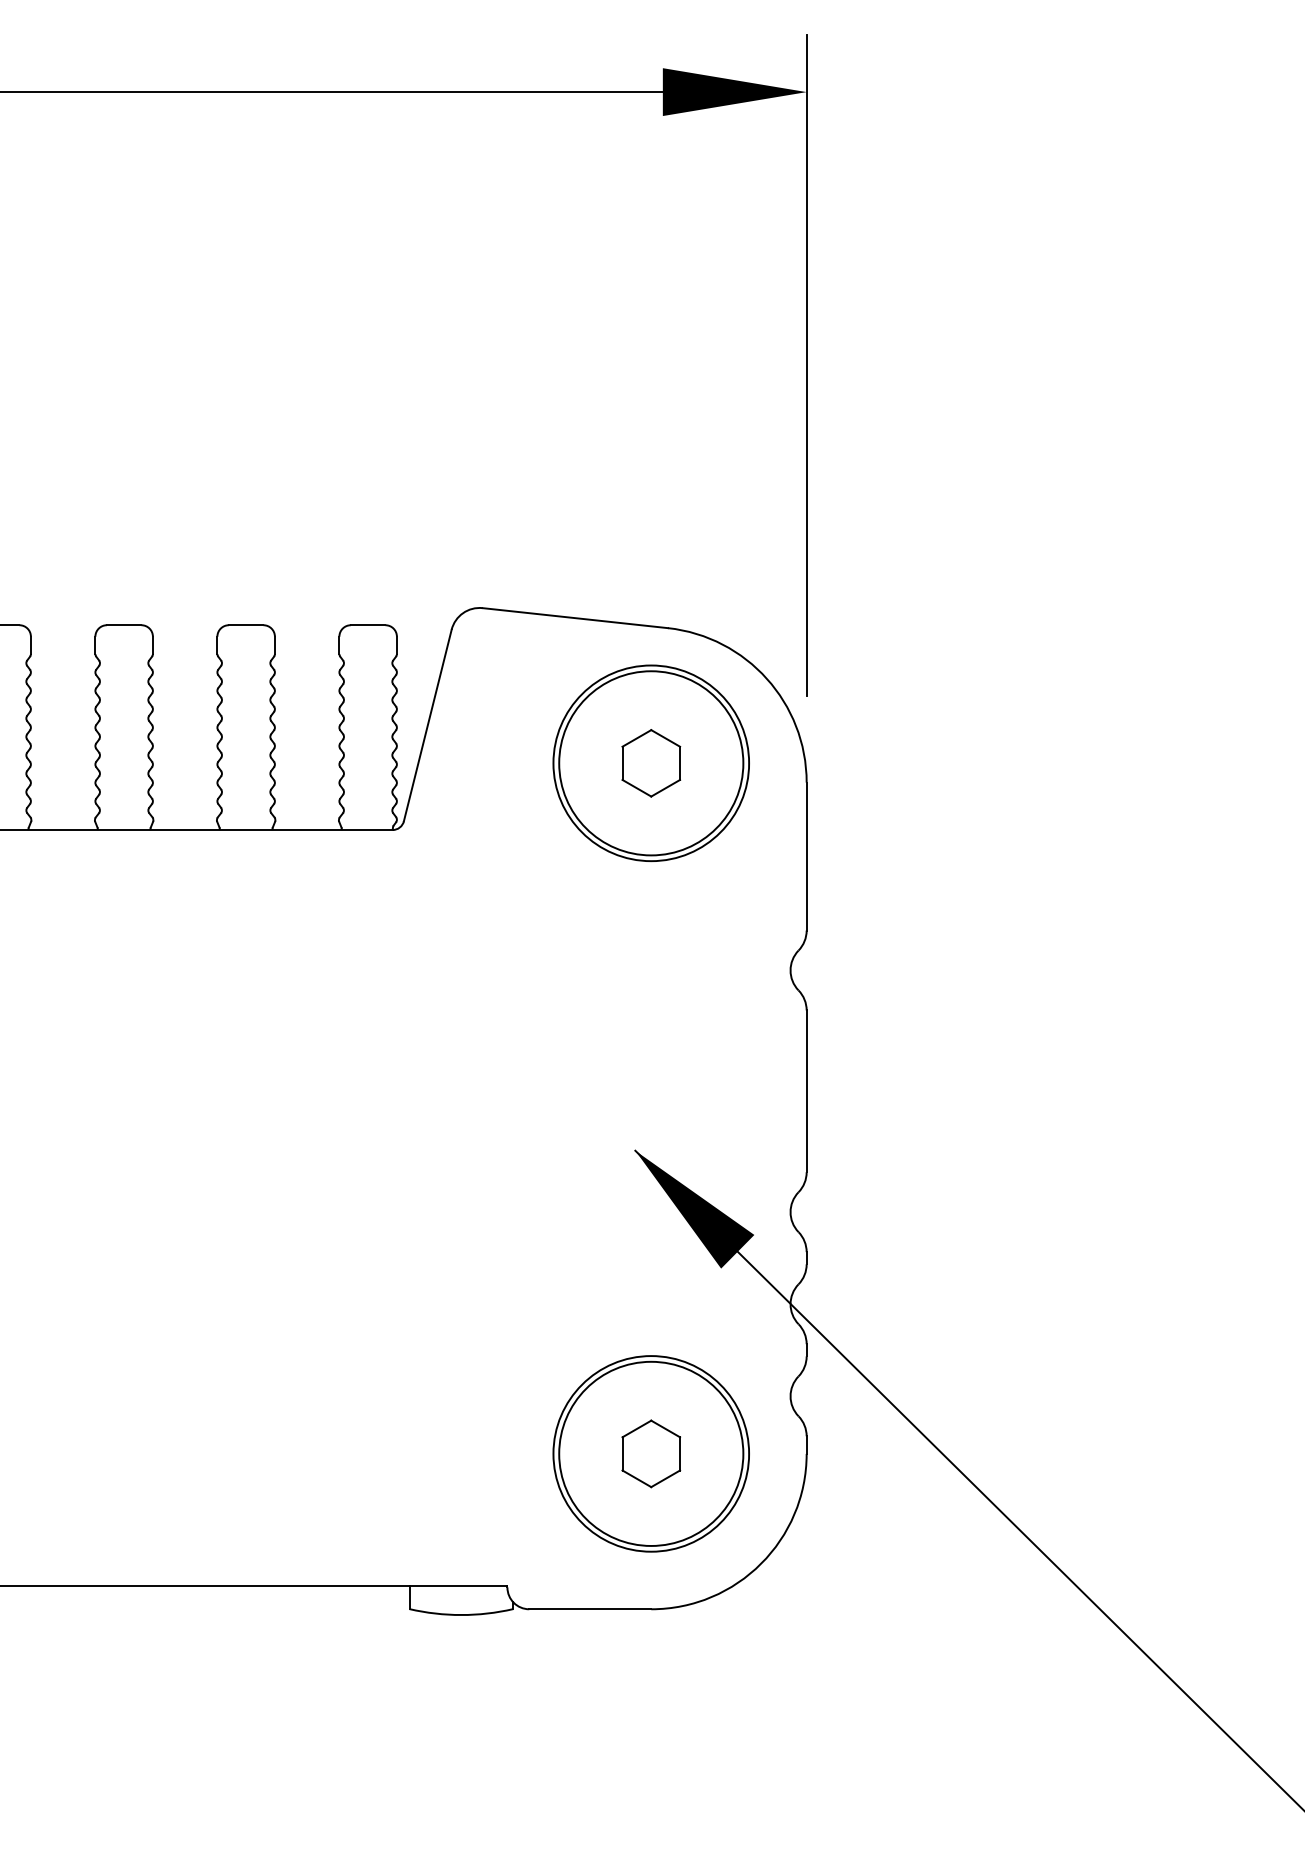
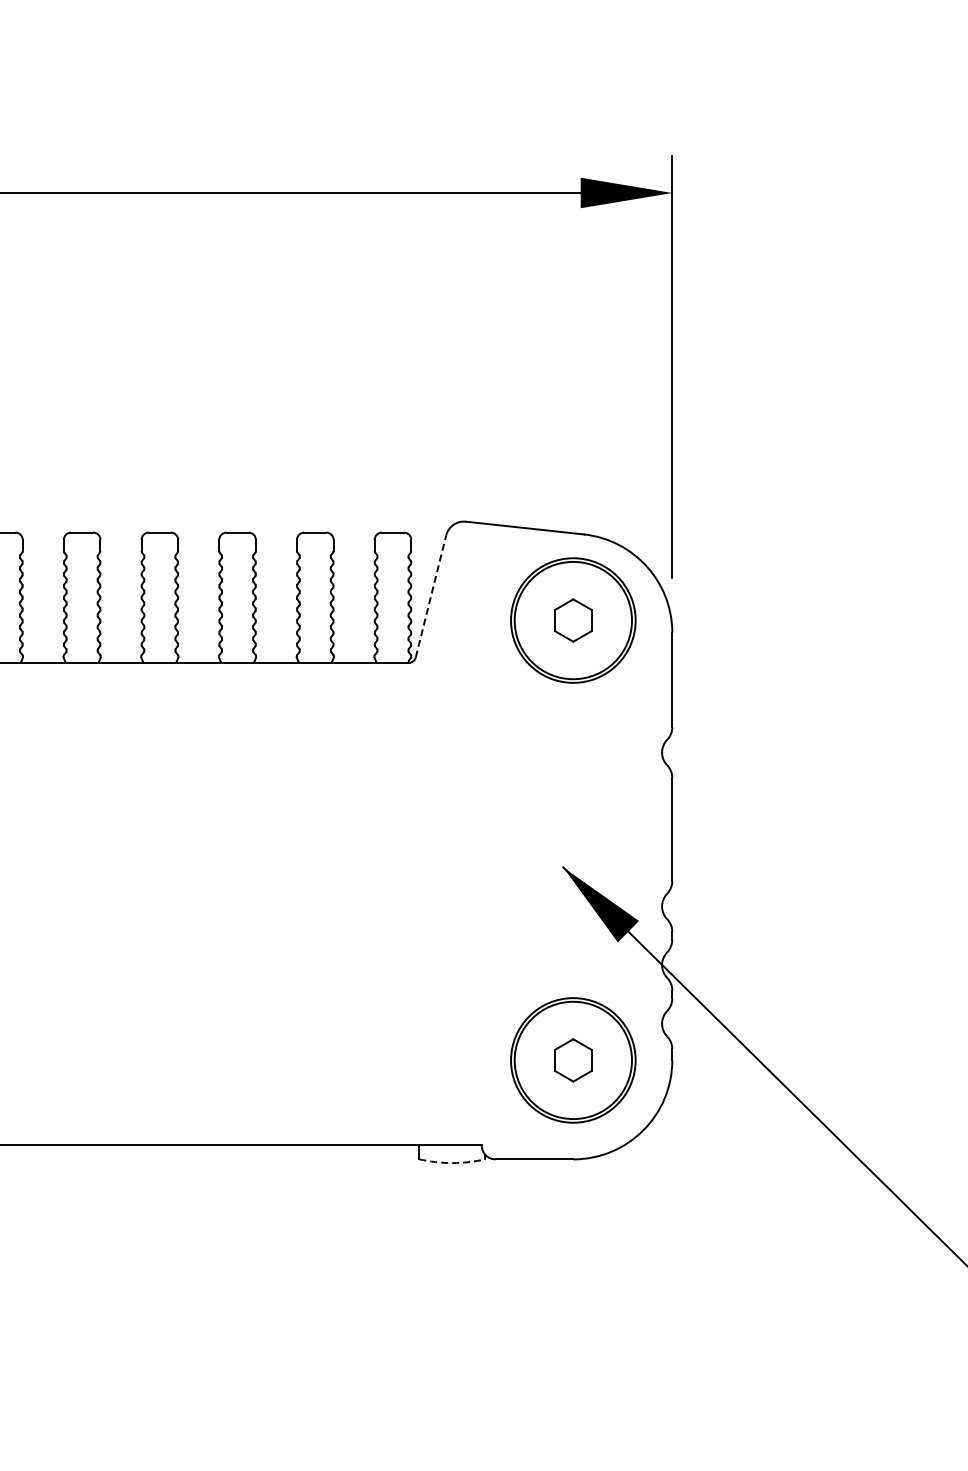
line: (427, 725) -> (430, 596), solid -> dashed
arc: (461, 1615) -> (452, 1163), solid -> dashed

